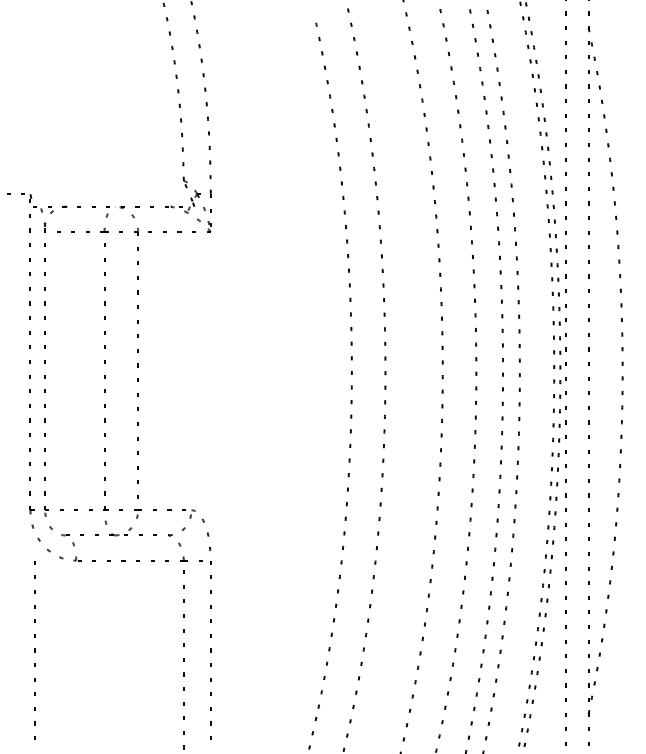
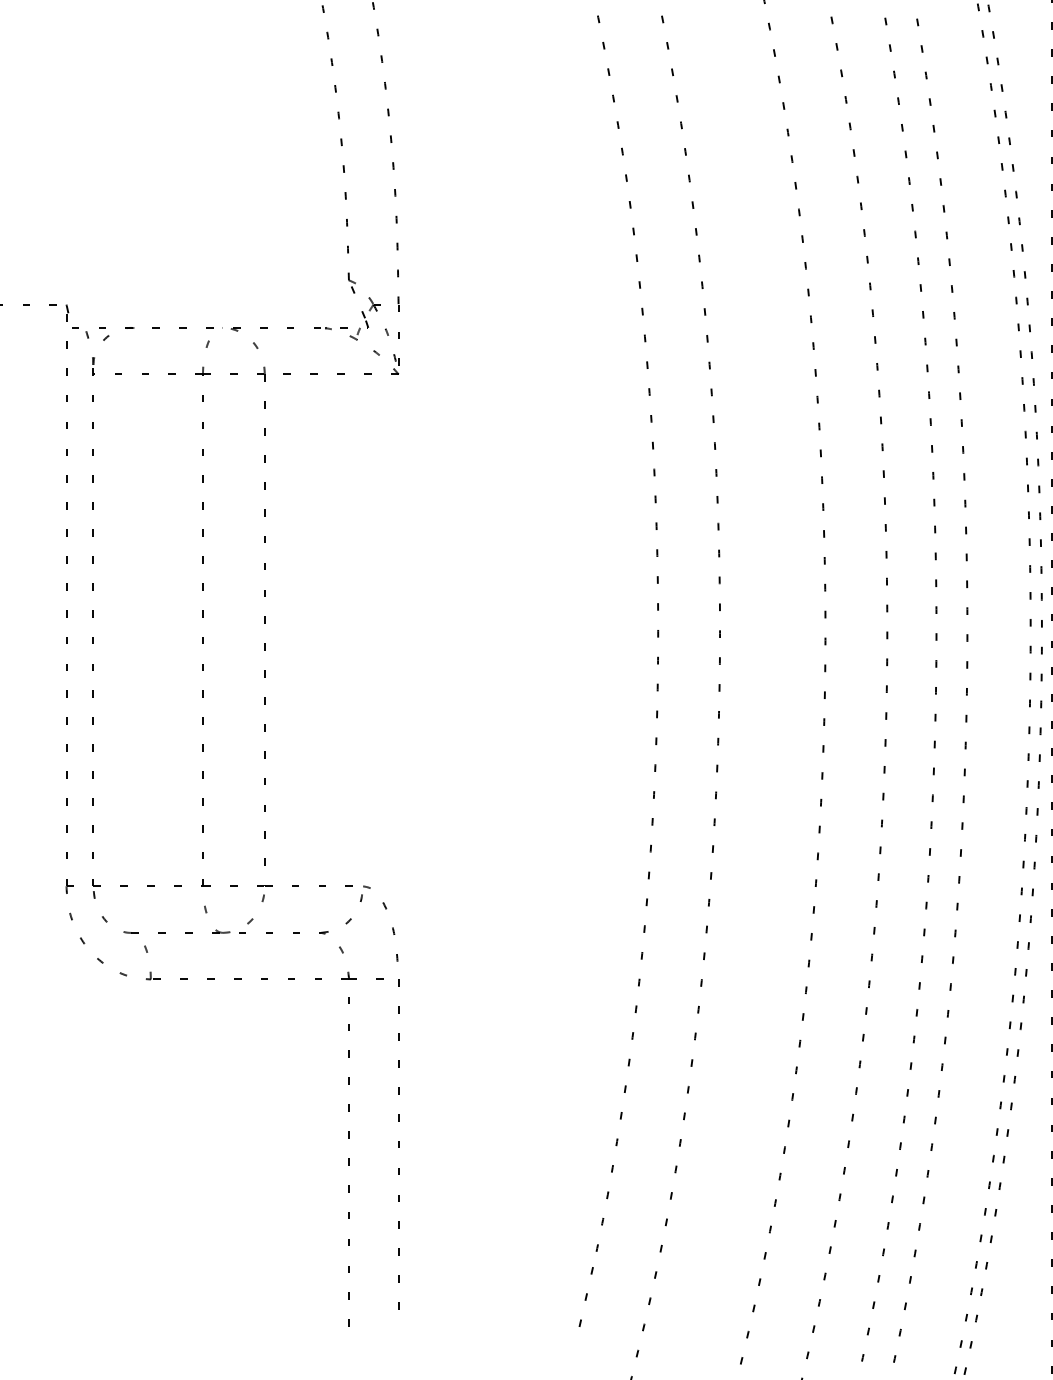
line: (34, 650) -> (74, 1144), removed

